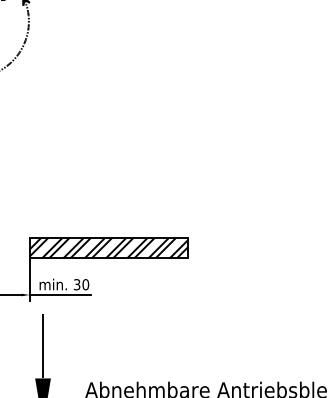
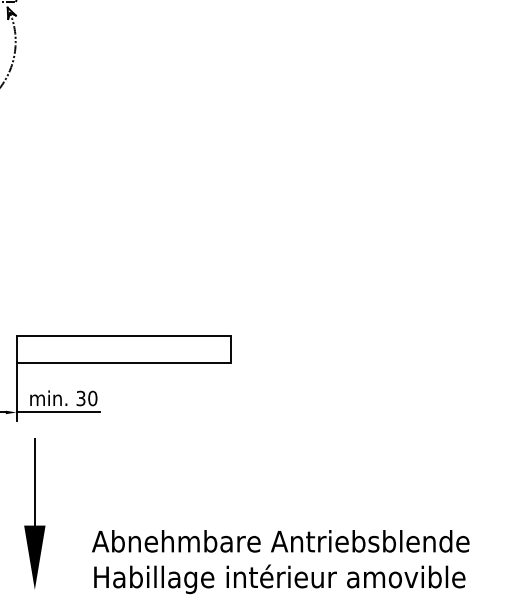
hatch: (108, 247) -> (123, 348), removed

